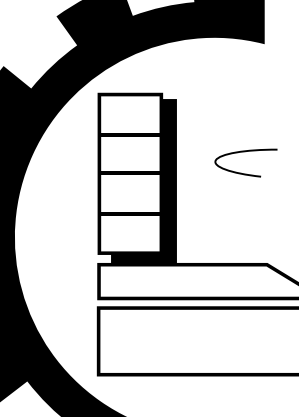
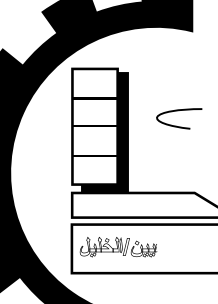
part: (162, 338) -> (118, 246), added

